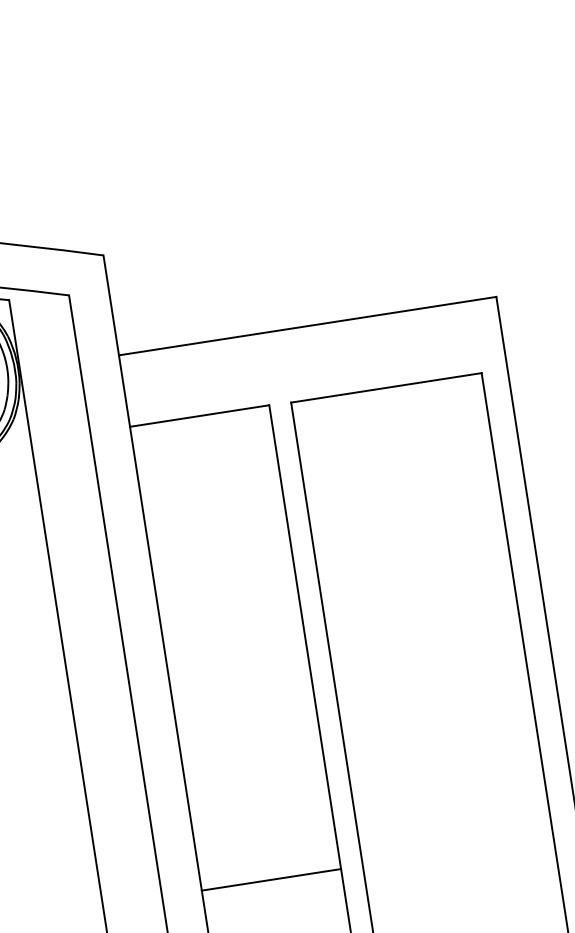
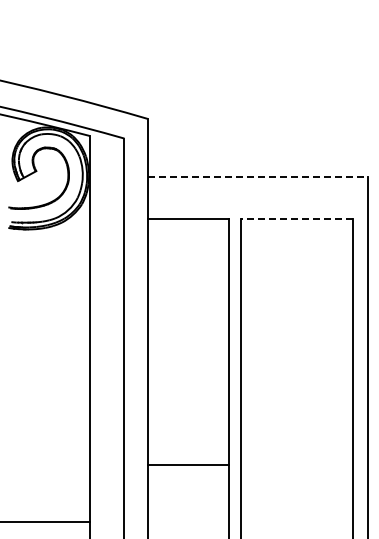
line: (309, 326) -> (258, 177), solid -> dashed
line: (385, 388) -> (296, 219), solid -> dashed
line: (270, 880) -> (187, 465), moved

